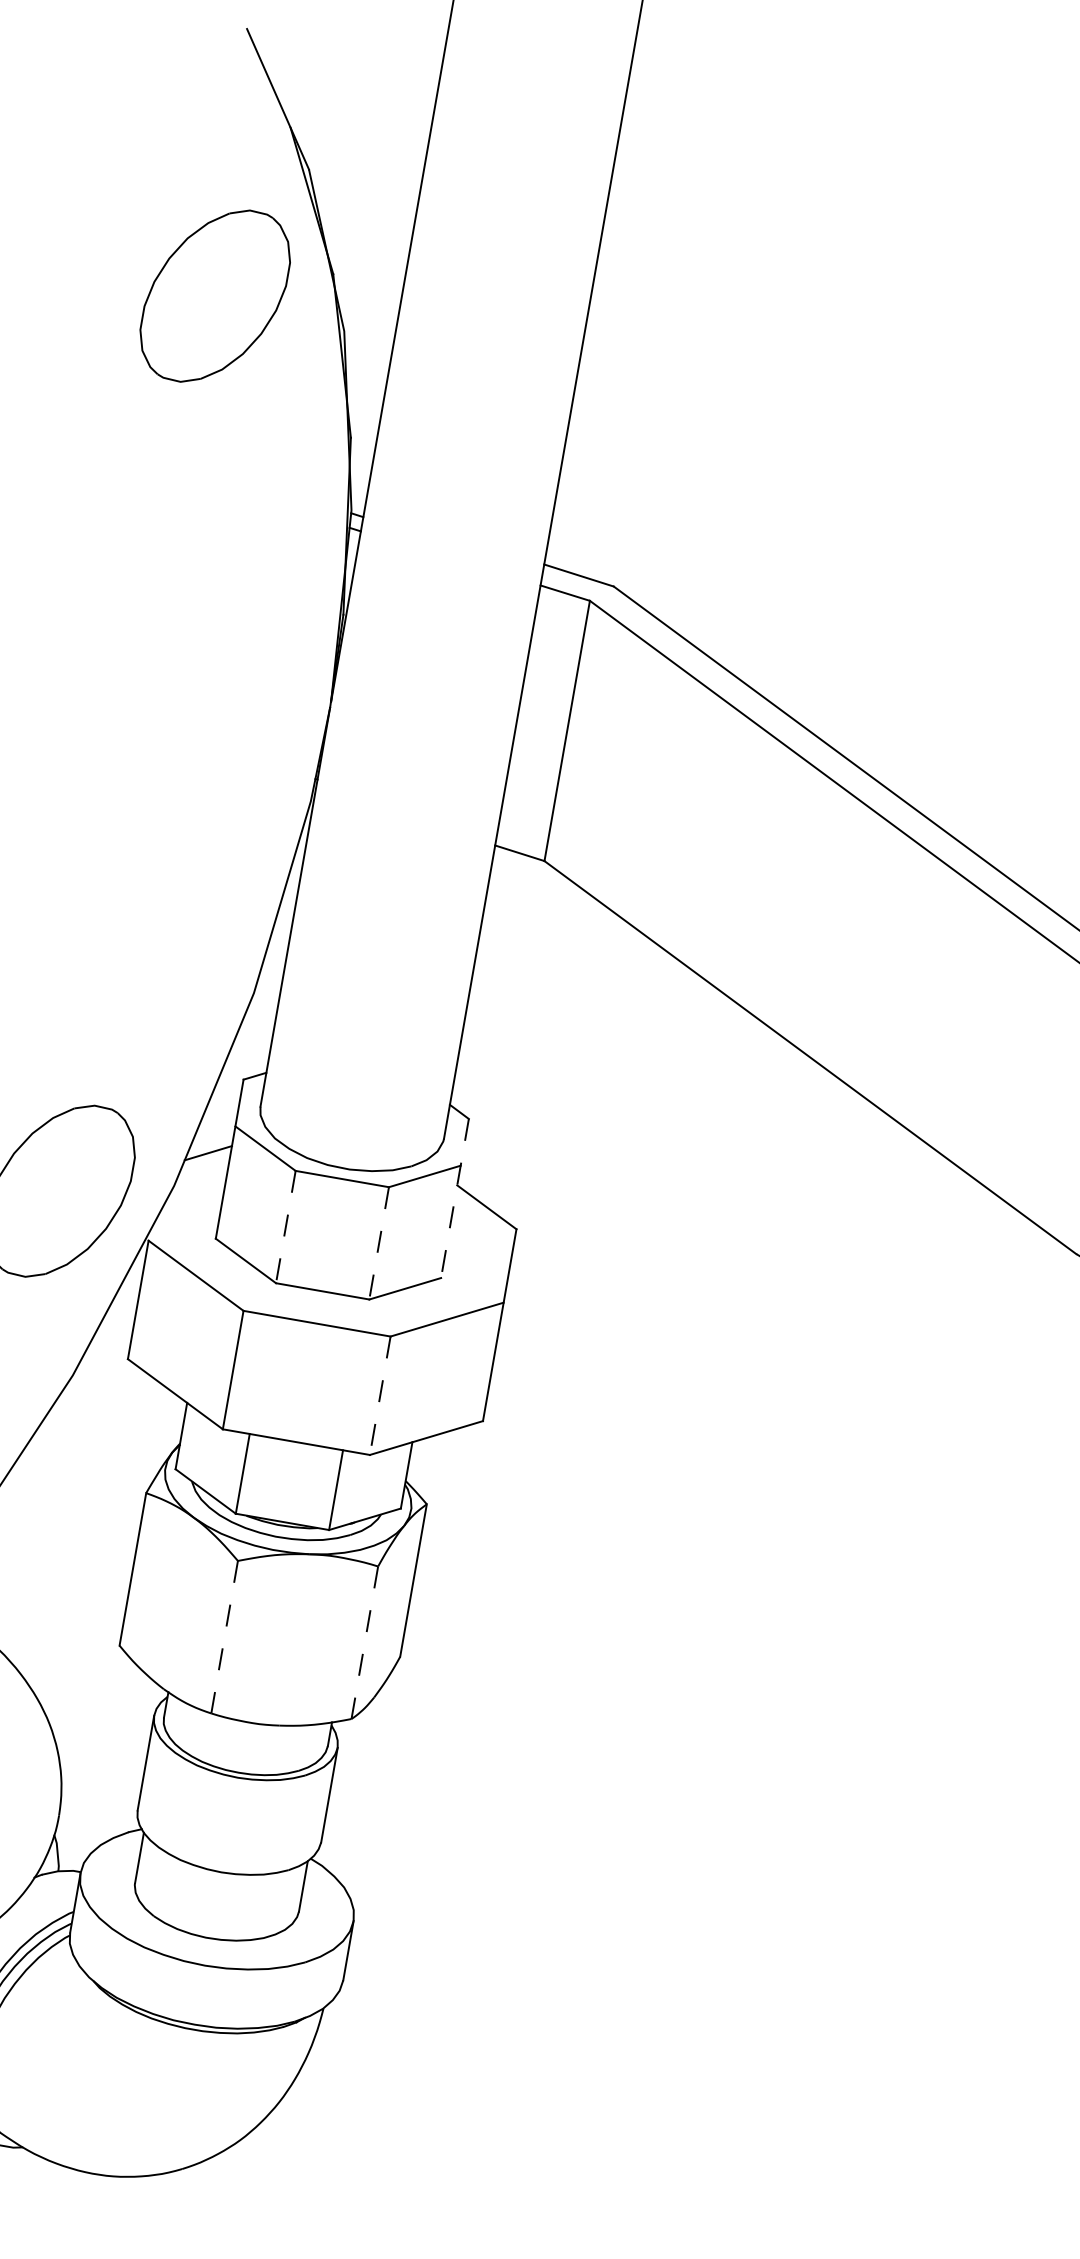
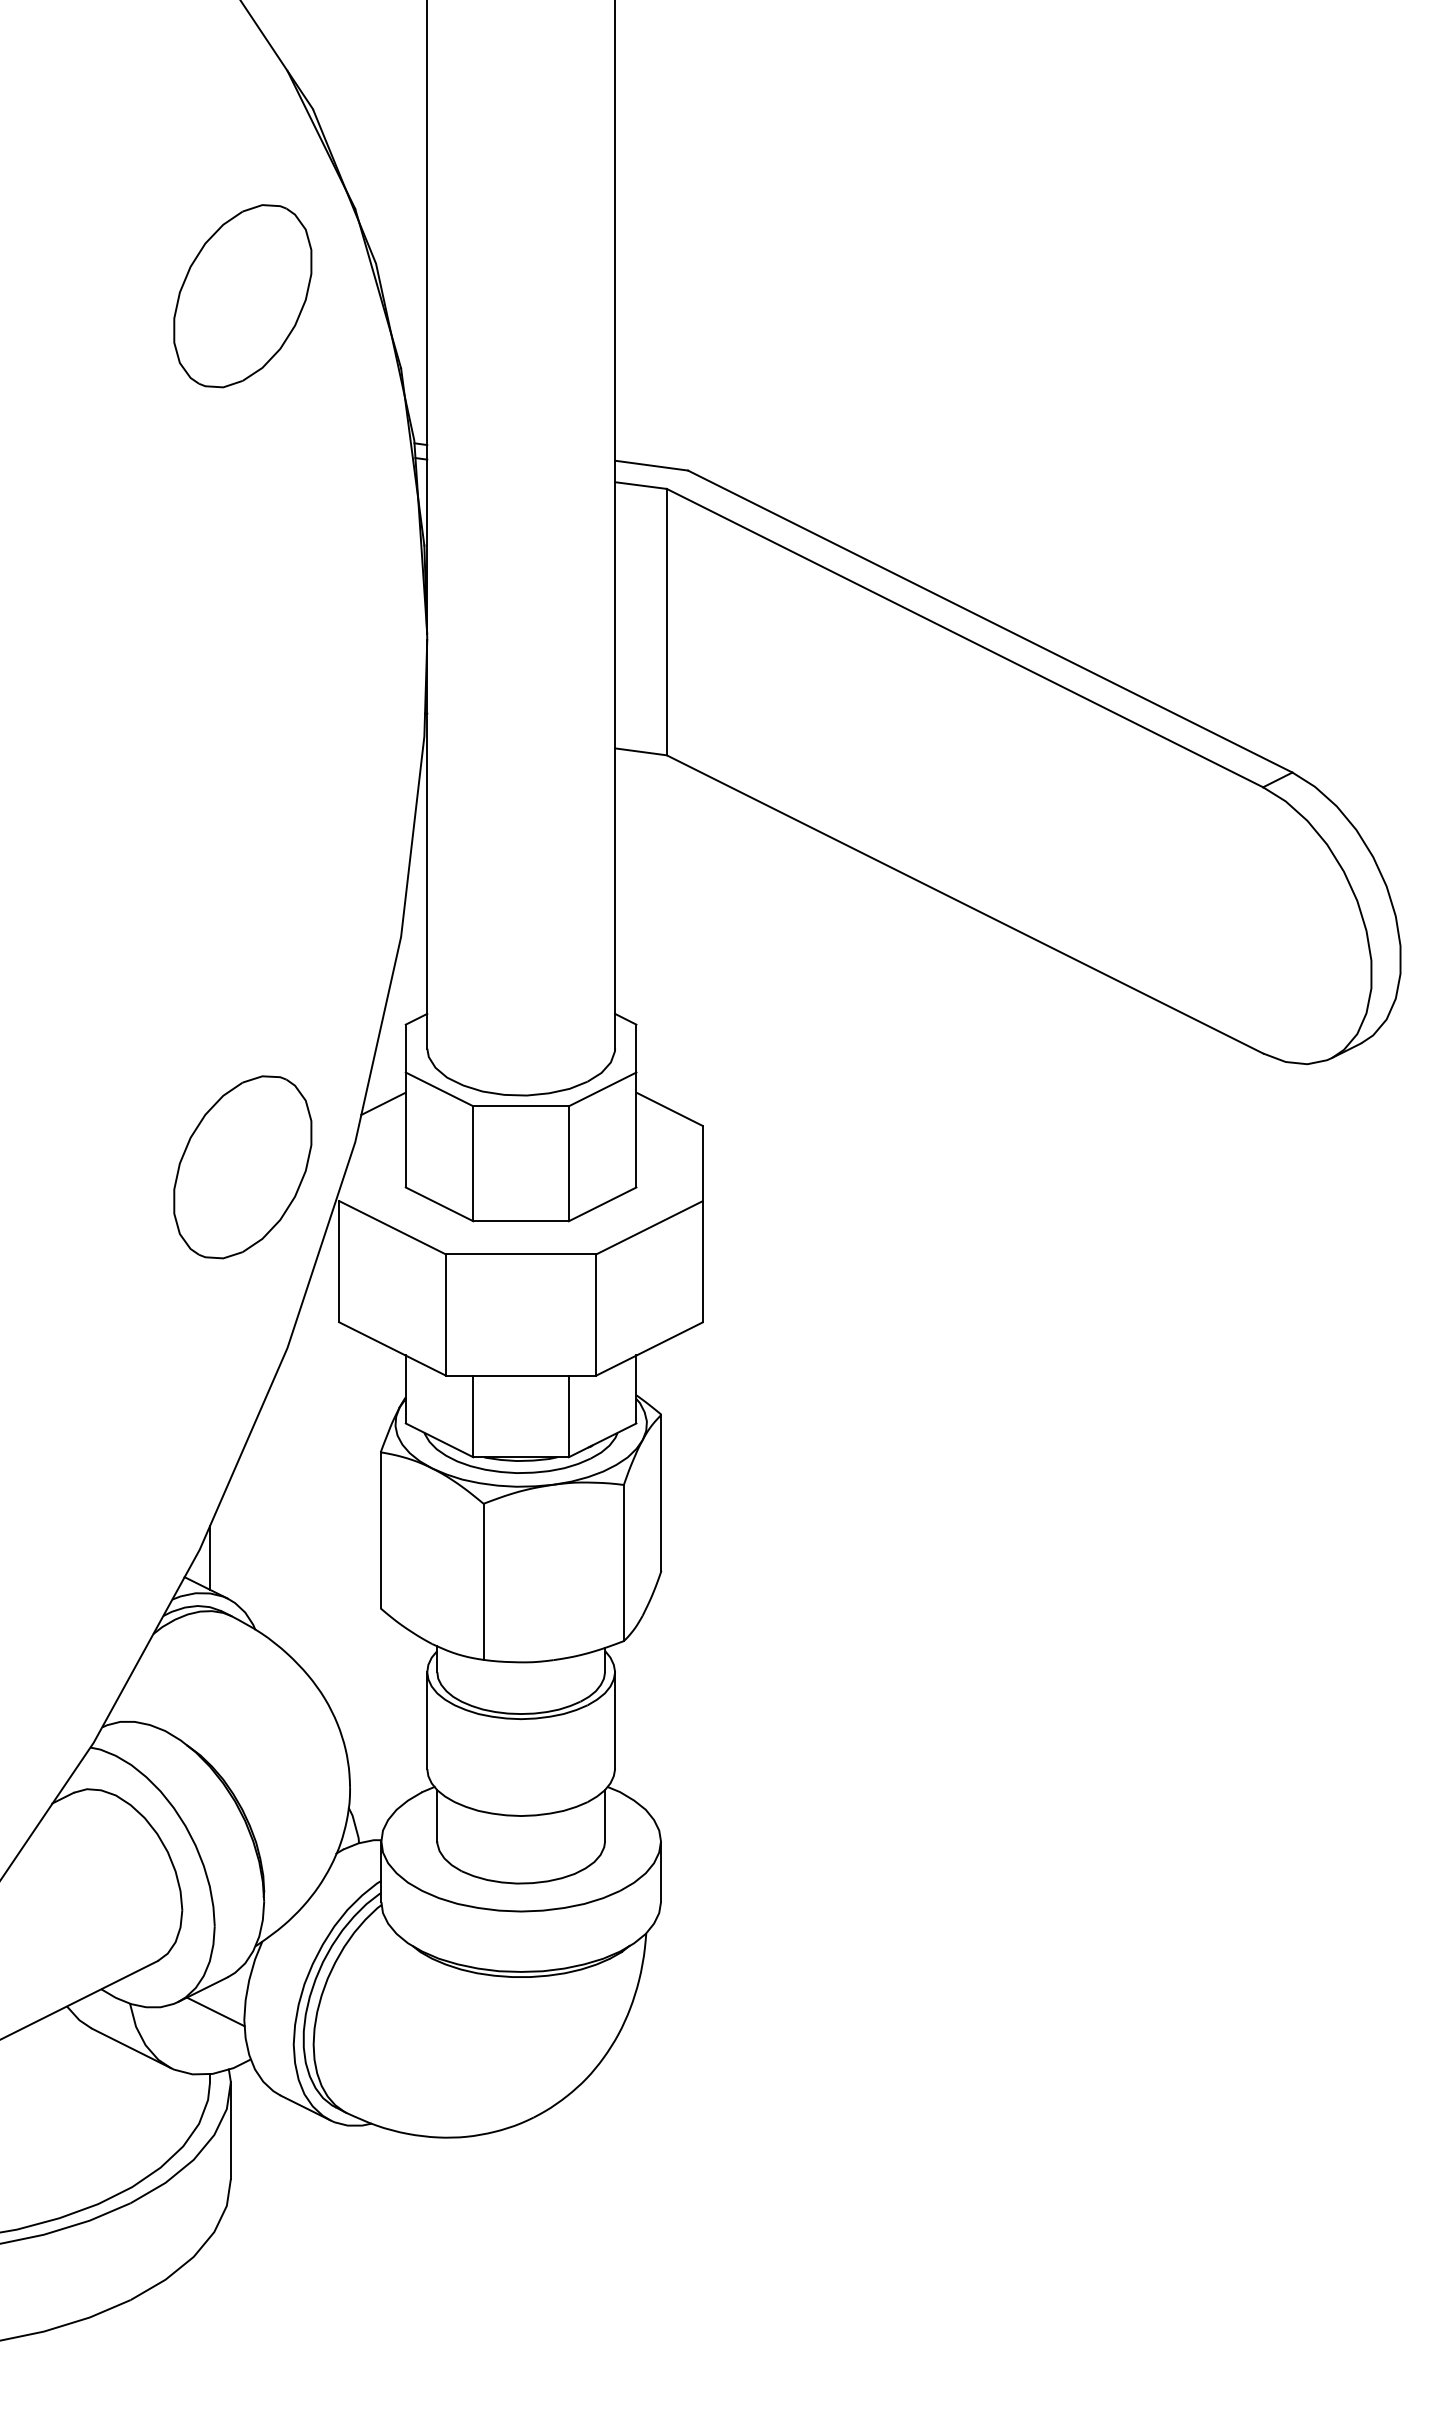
part: (214, 296) -> (242, 296), moved
line: (454, 1198) -> (636, 1106), dashed -> solid
line: (285, 1227) -> (473, 1164), dashed -> solid
line: (378, 1243) -> (568, 1164), dashed -> solid
line: (380, 1395) -> (596, 1314), dashed -> solid
line: (224, 1637) -> (483, 1582), dashed -> solid
line: (364, 1643) -> (623, 1563), dashed -> solid

